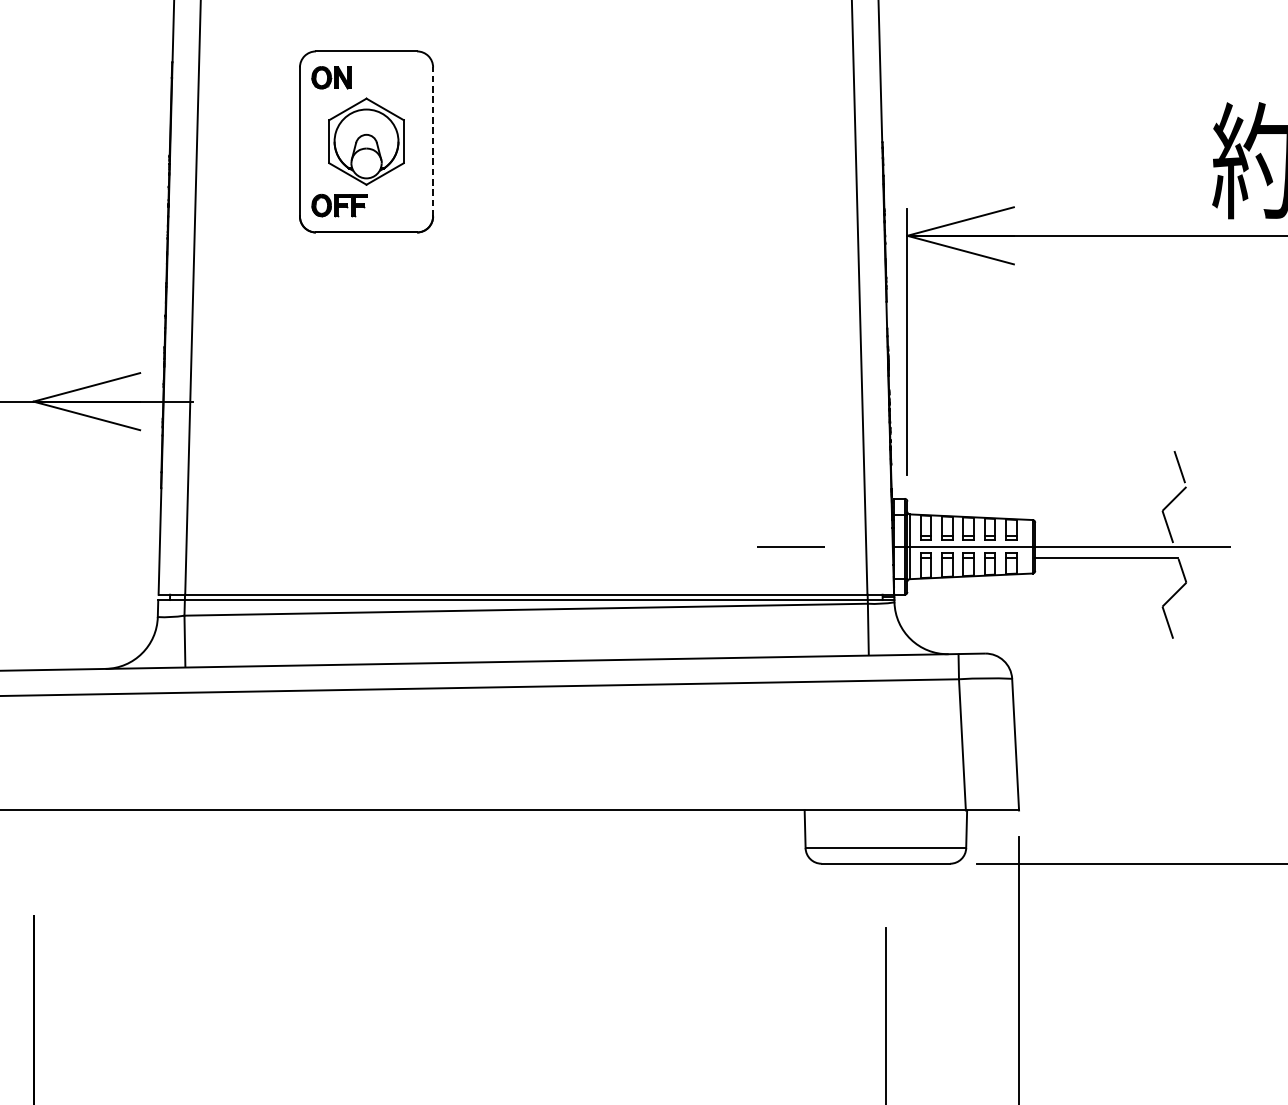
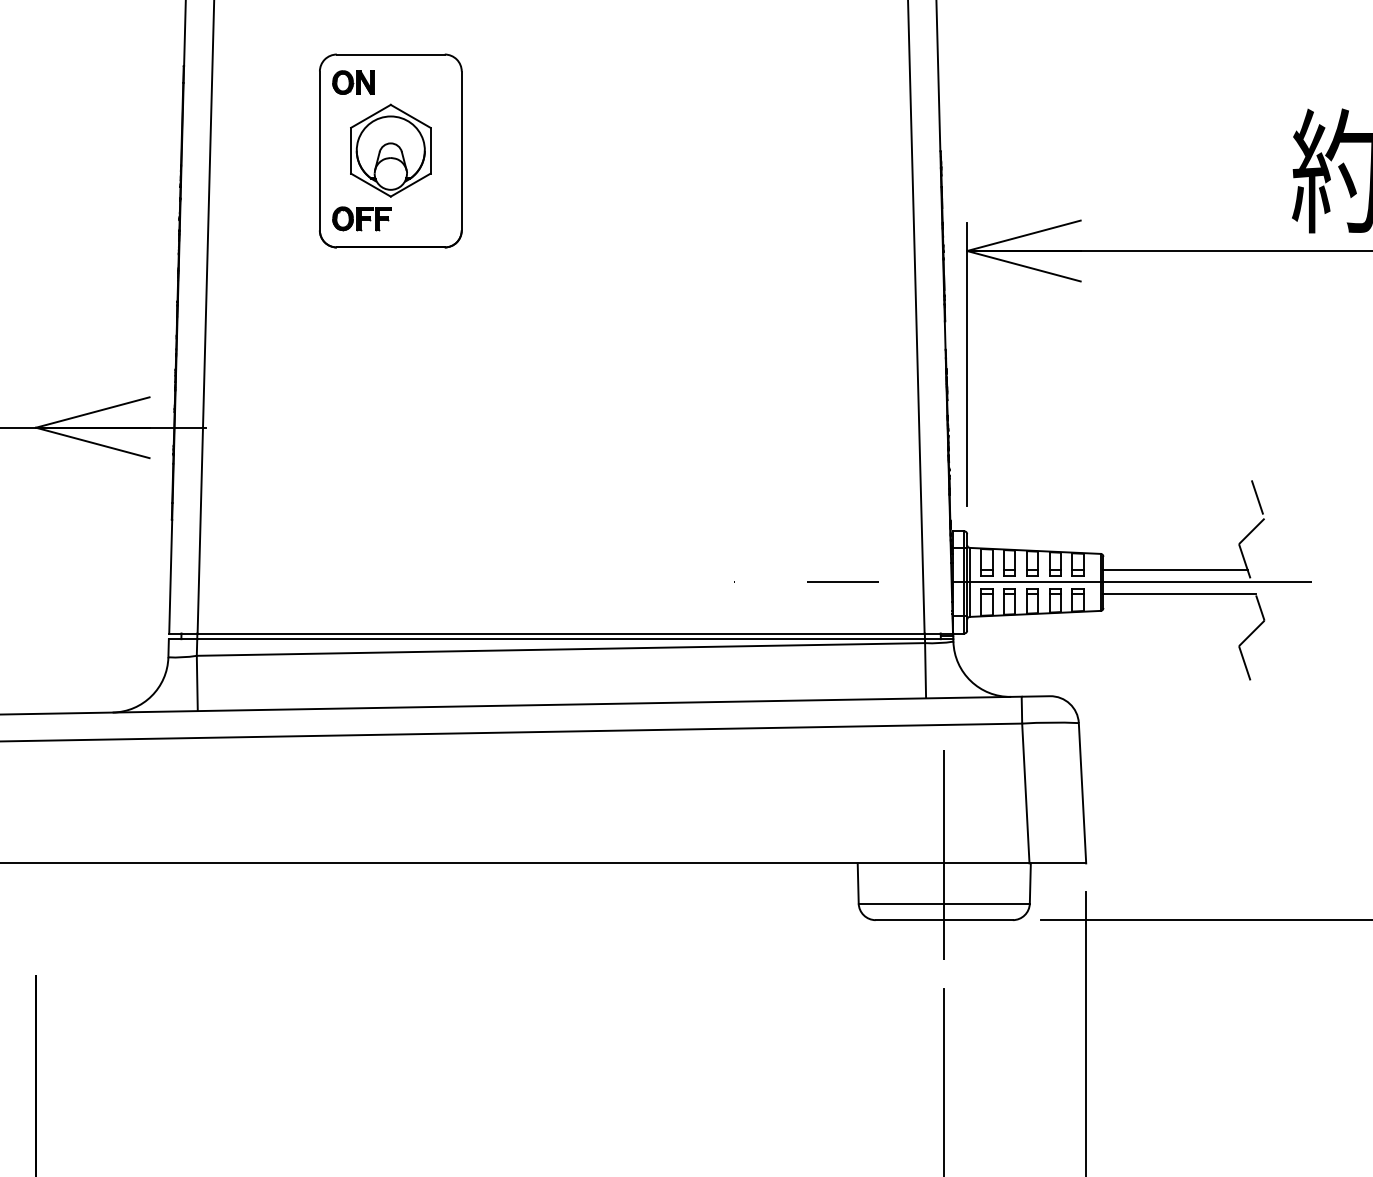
line: (432, 141) -> (461, 150), dashed -> solid
line: (1102, 535) -> (1175, 570), added
line: (886, 802) -> (944, 854), added

